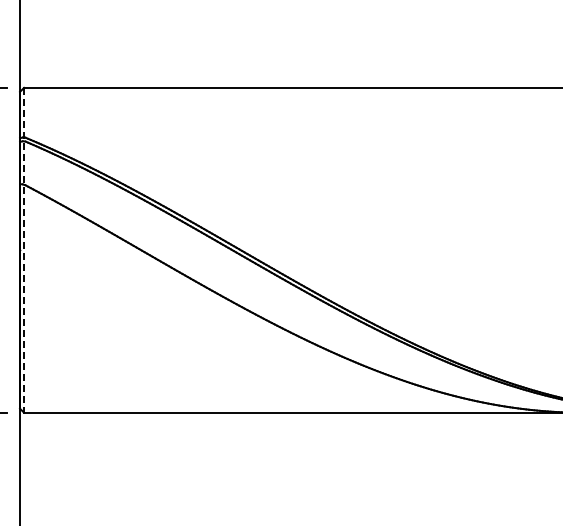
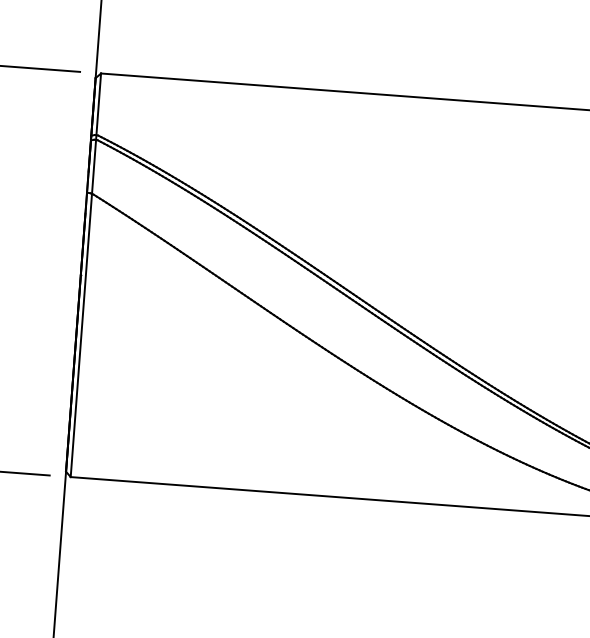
line: (24, 250) -> (86, 275), dashed -> solid

